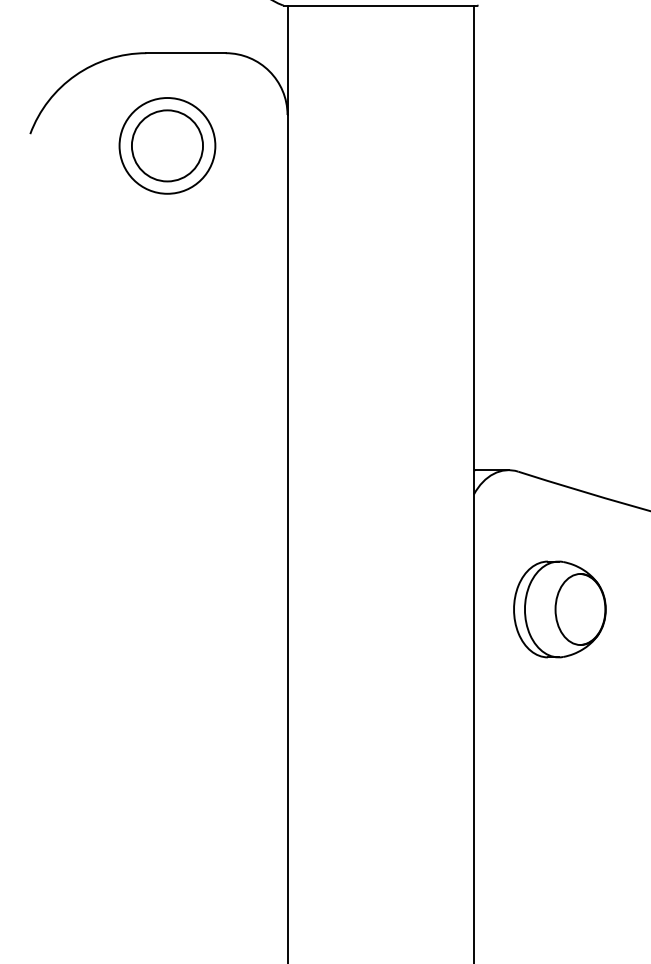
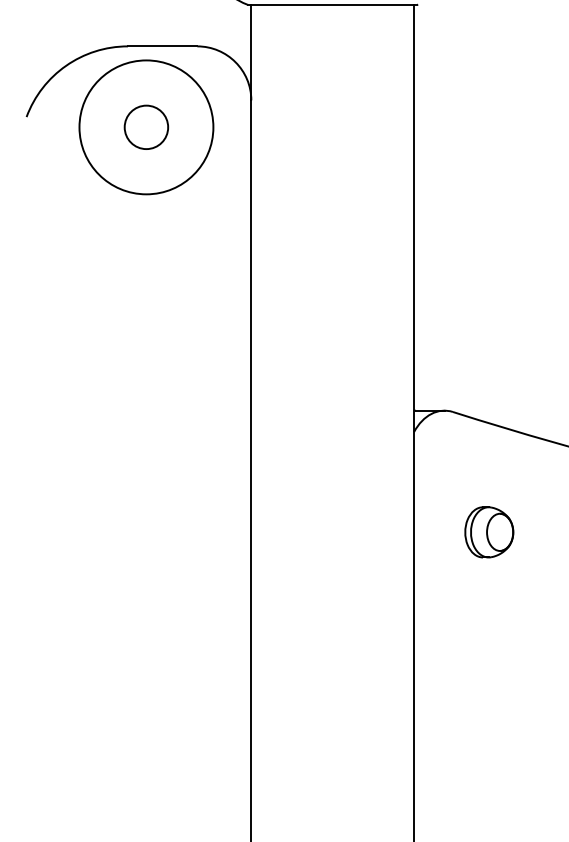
circle: (167, 145) -> (146, 127), size x0.7
circle: (167, 145) -> (146, 127), size x1.6
part: (559, 609) -> (488, 532), size x0.6

